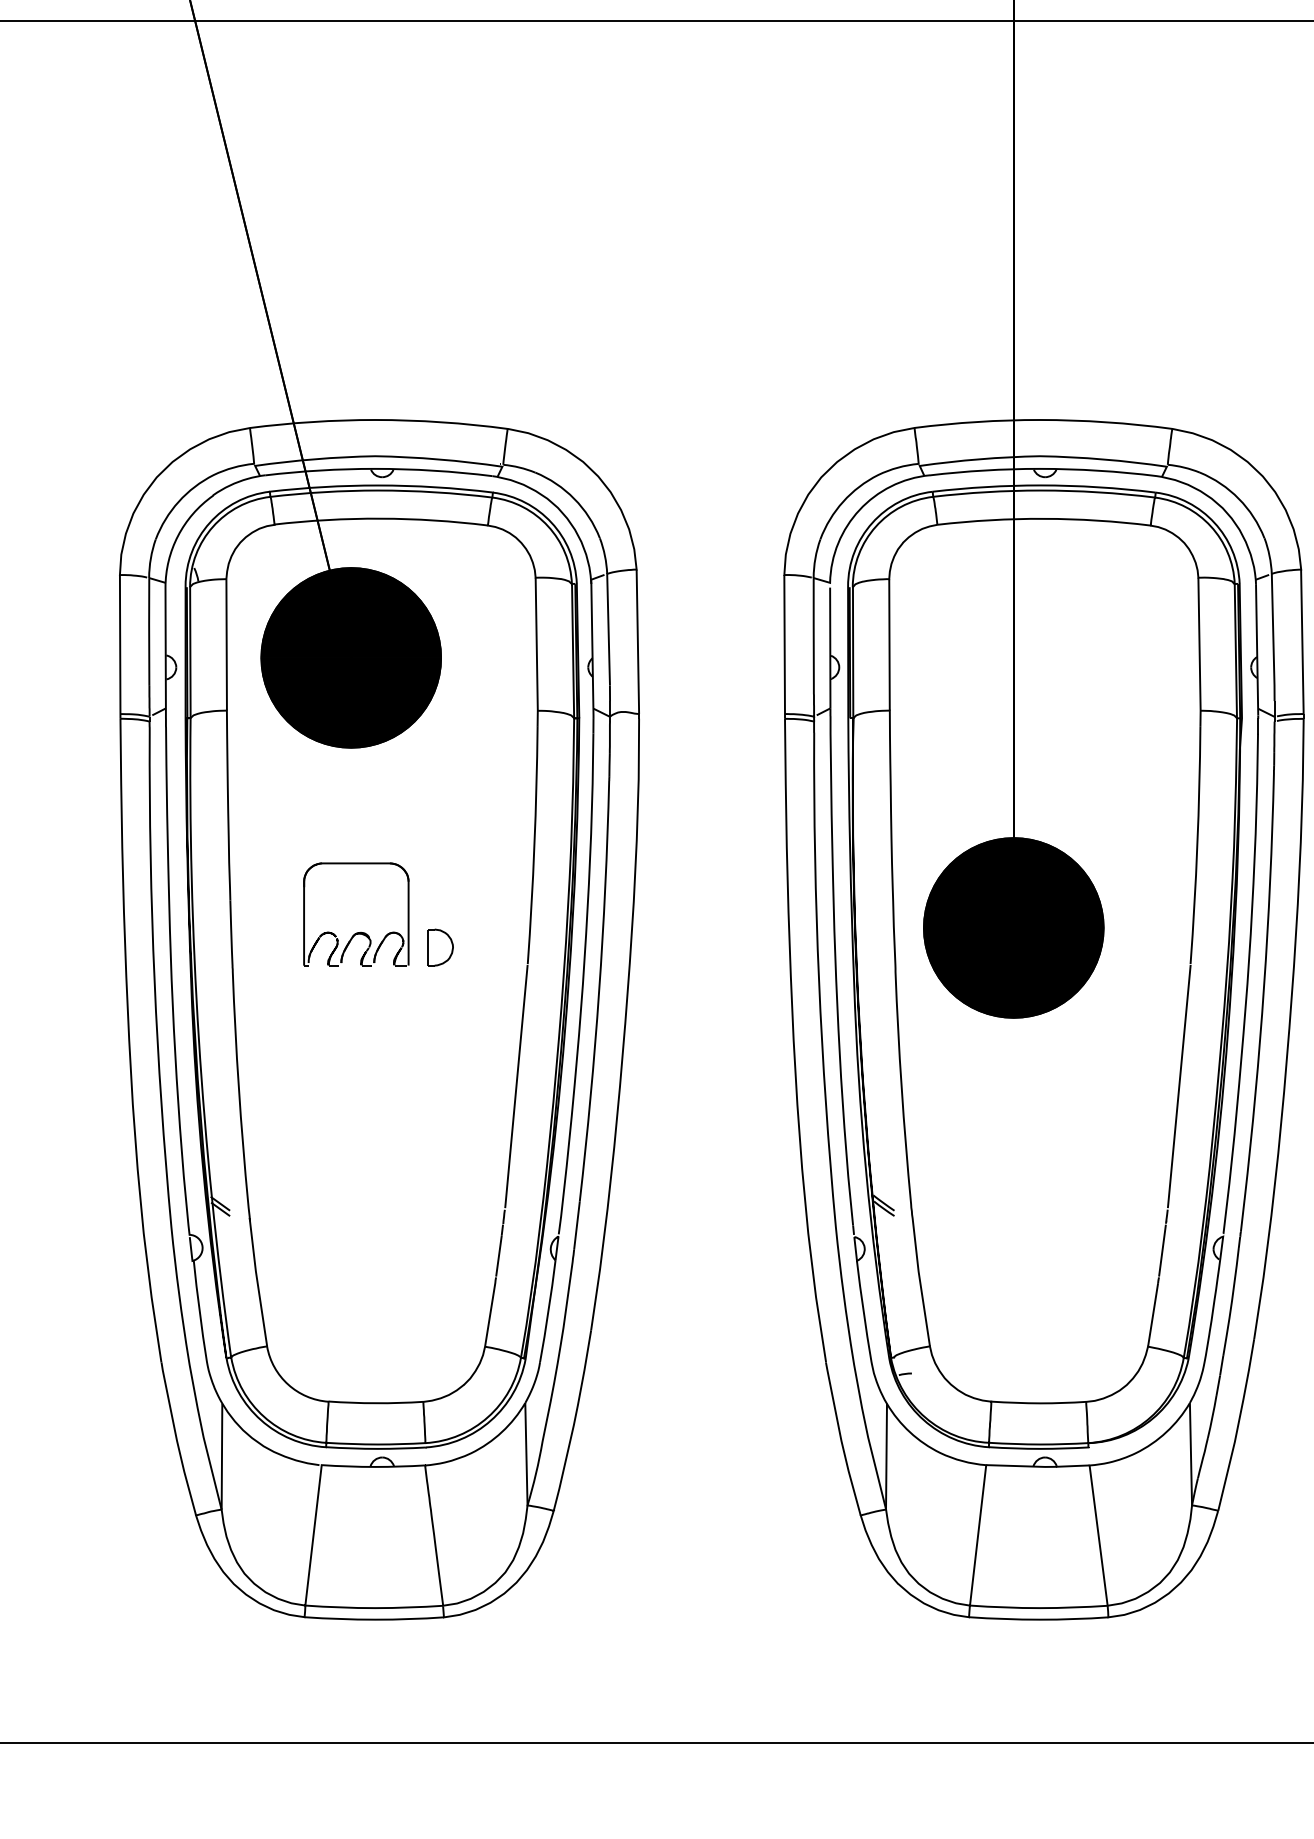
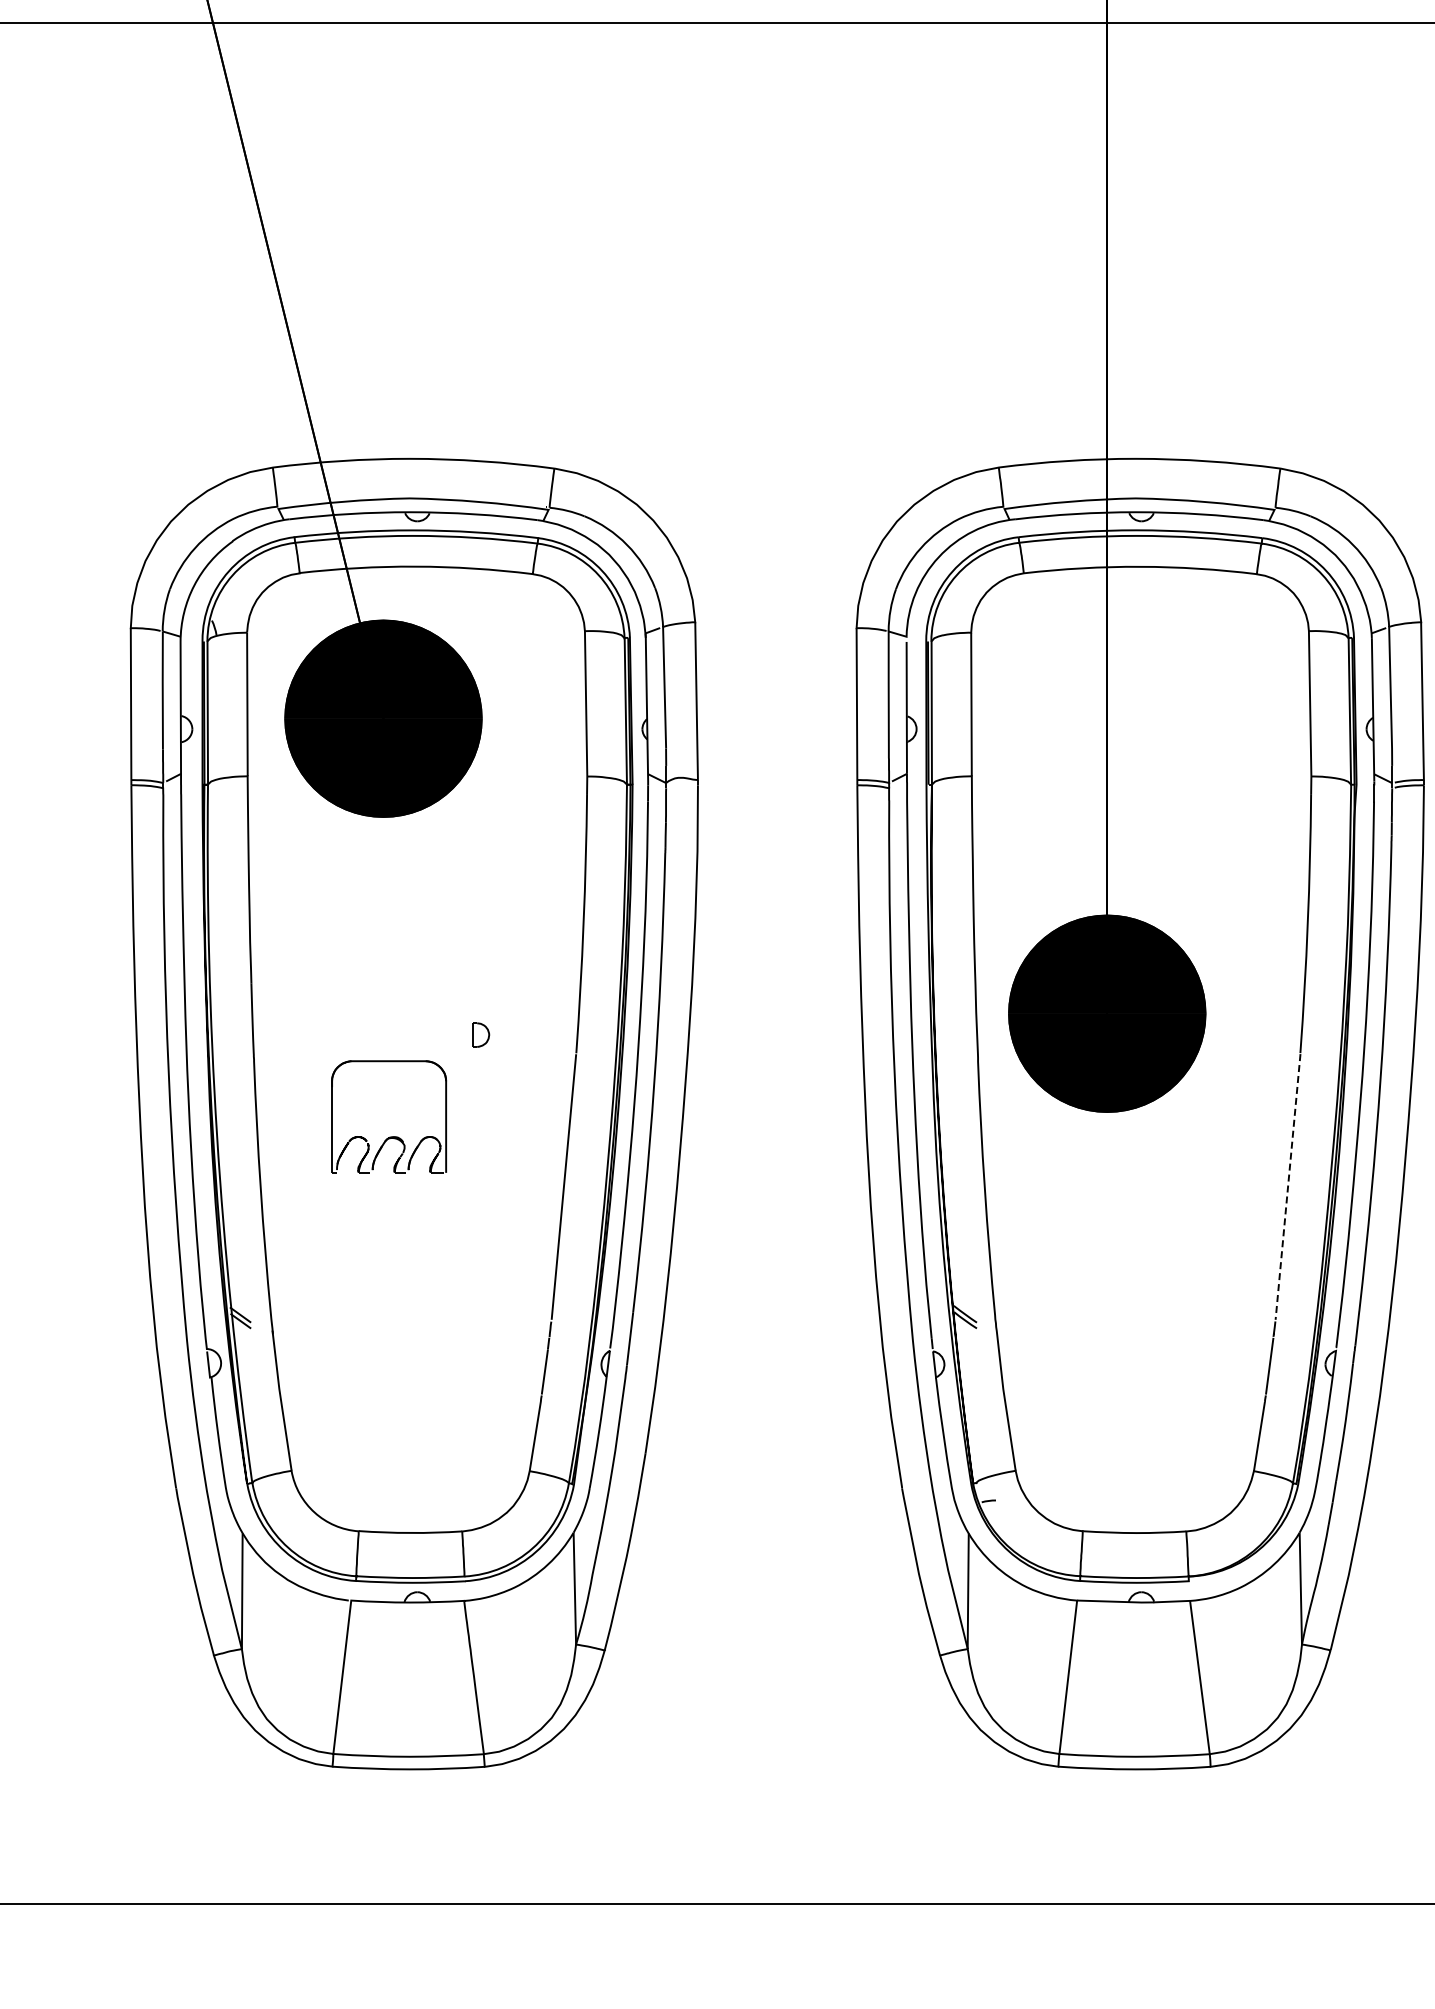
part: (356, 932) -> (389, 1136), moved
part: (440, 946) -> (480, 1034), size x0.6
line: (1179, 1087) -> (1288, 1187), solid -> dashed

